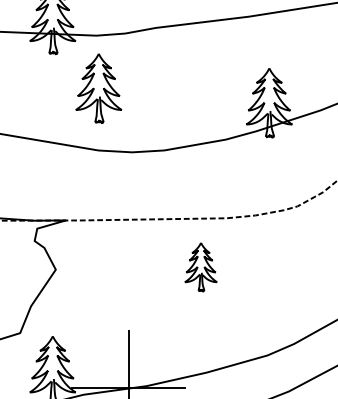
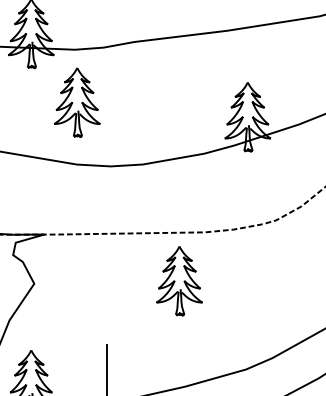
part: (200, 267) -> (178, 281), size x1.43

